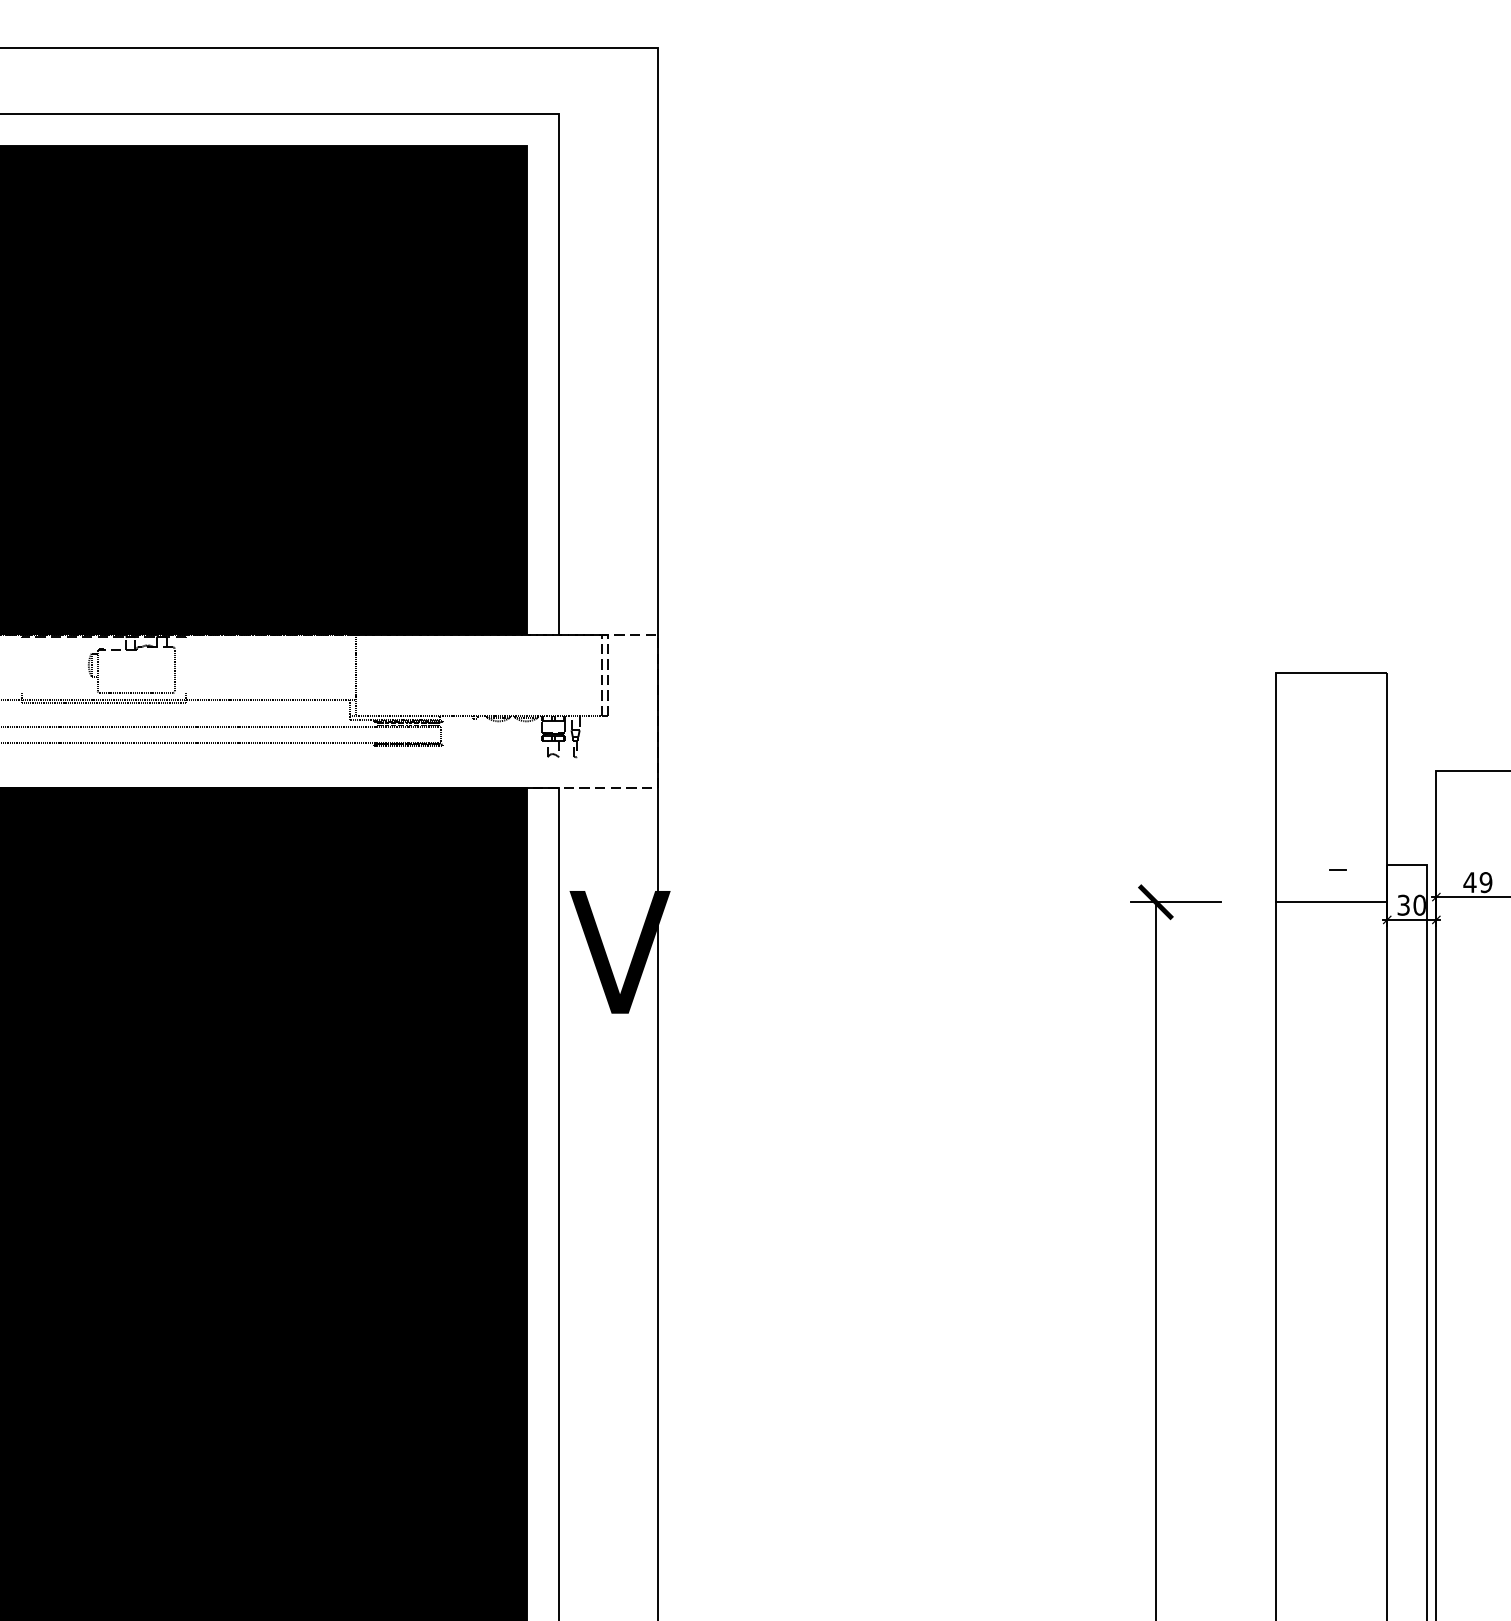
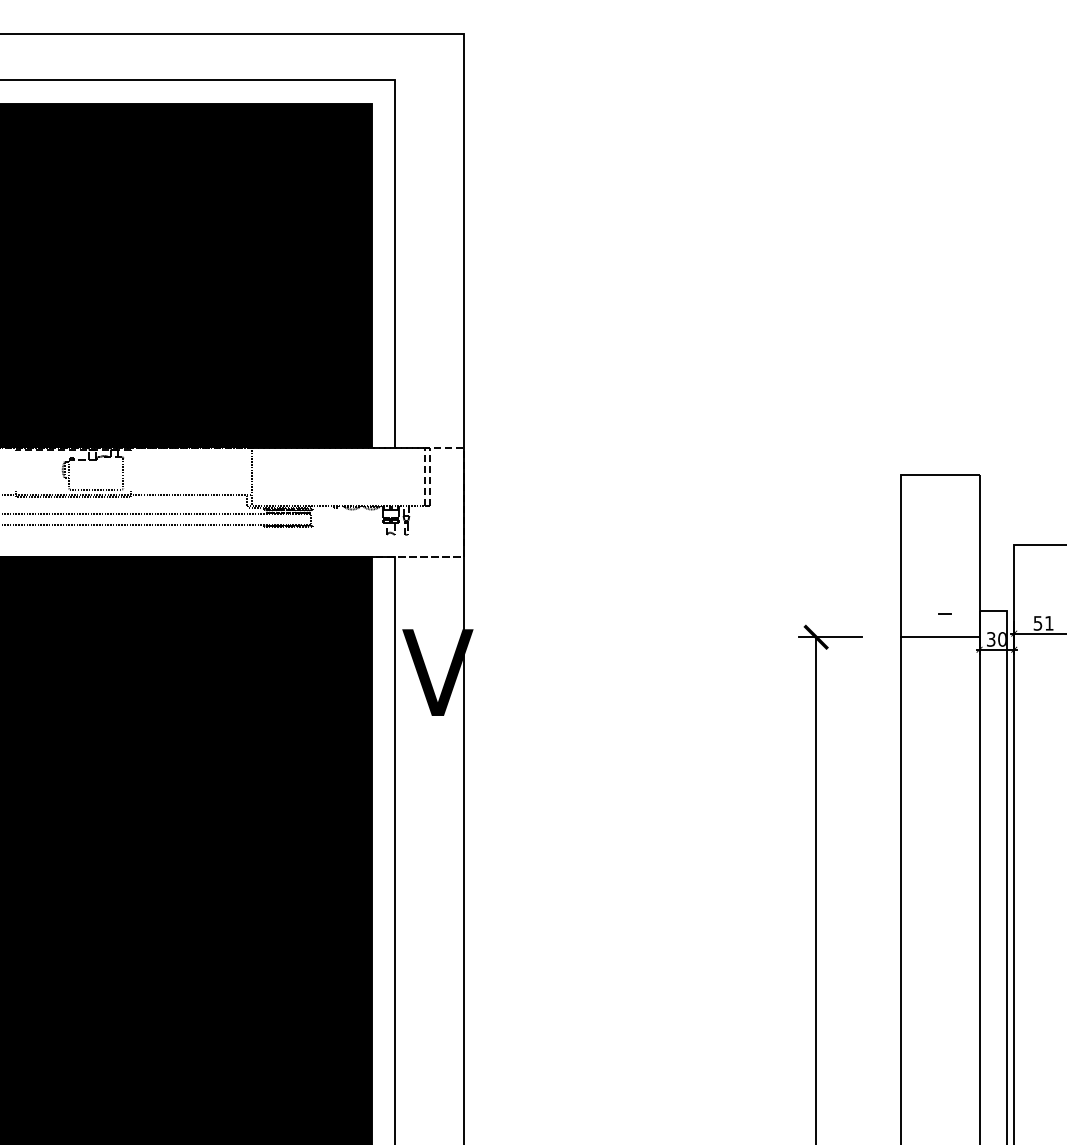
text: (1477, 882) -> (1043, 623), 49 -> 51

